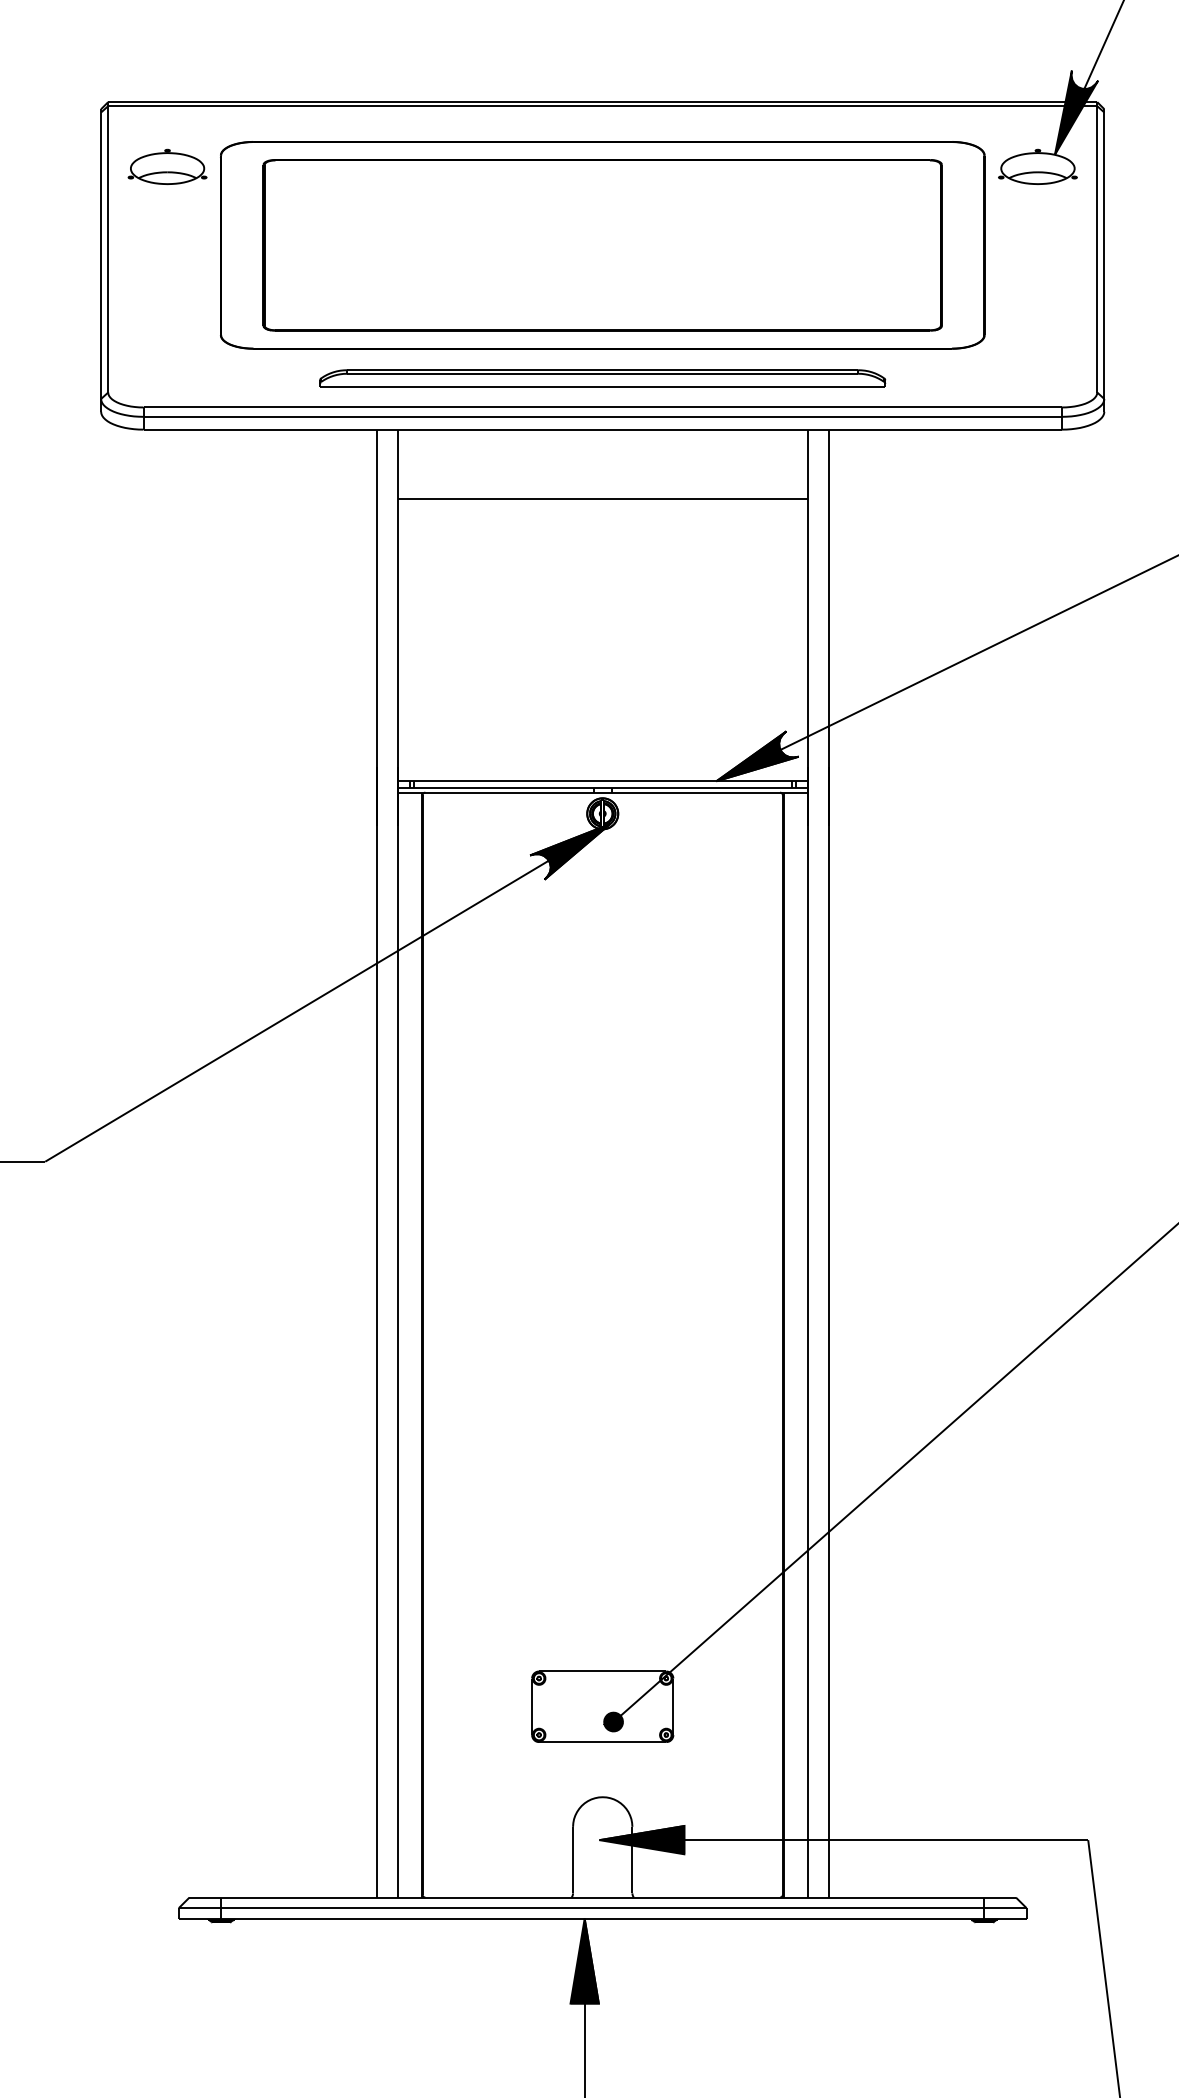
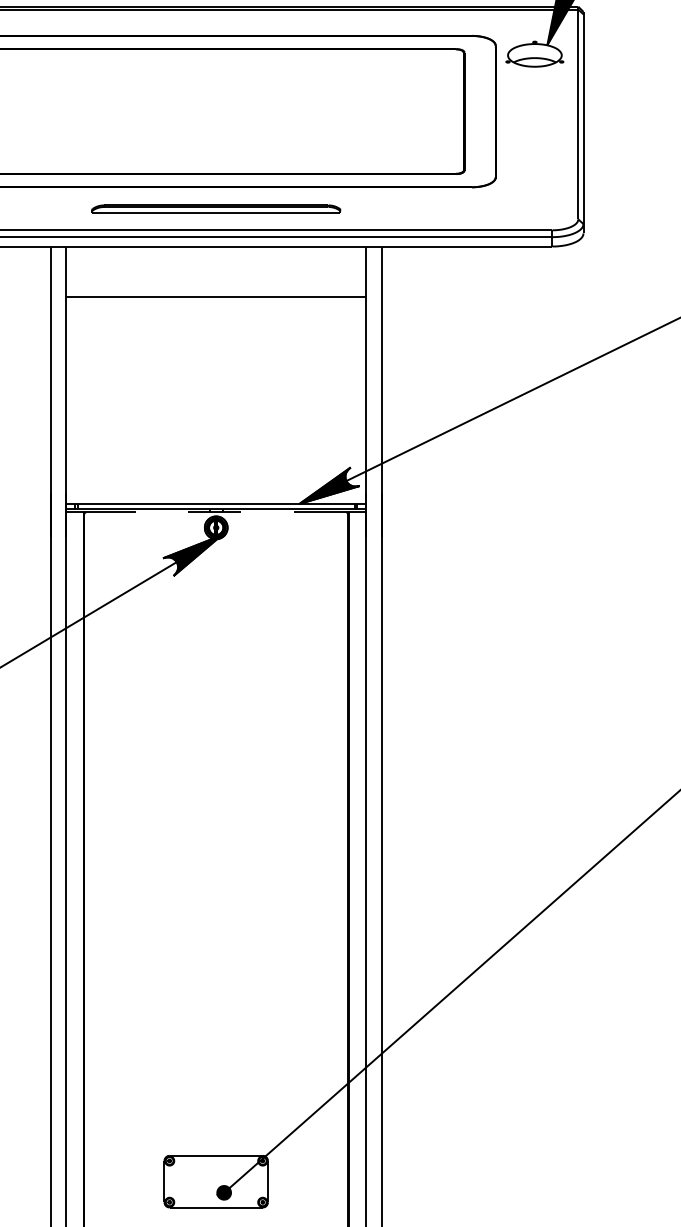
part: (602, 378) -> (216, 209), size x0.6
line: (602, 792) -> (216, 512), solid -> dashed

